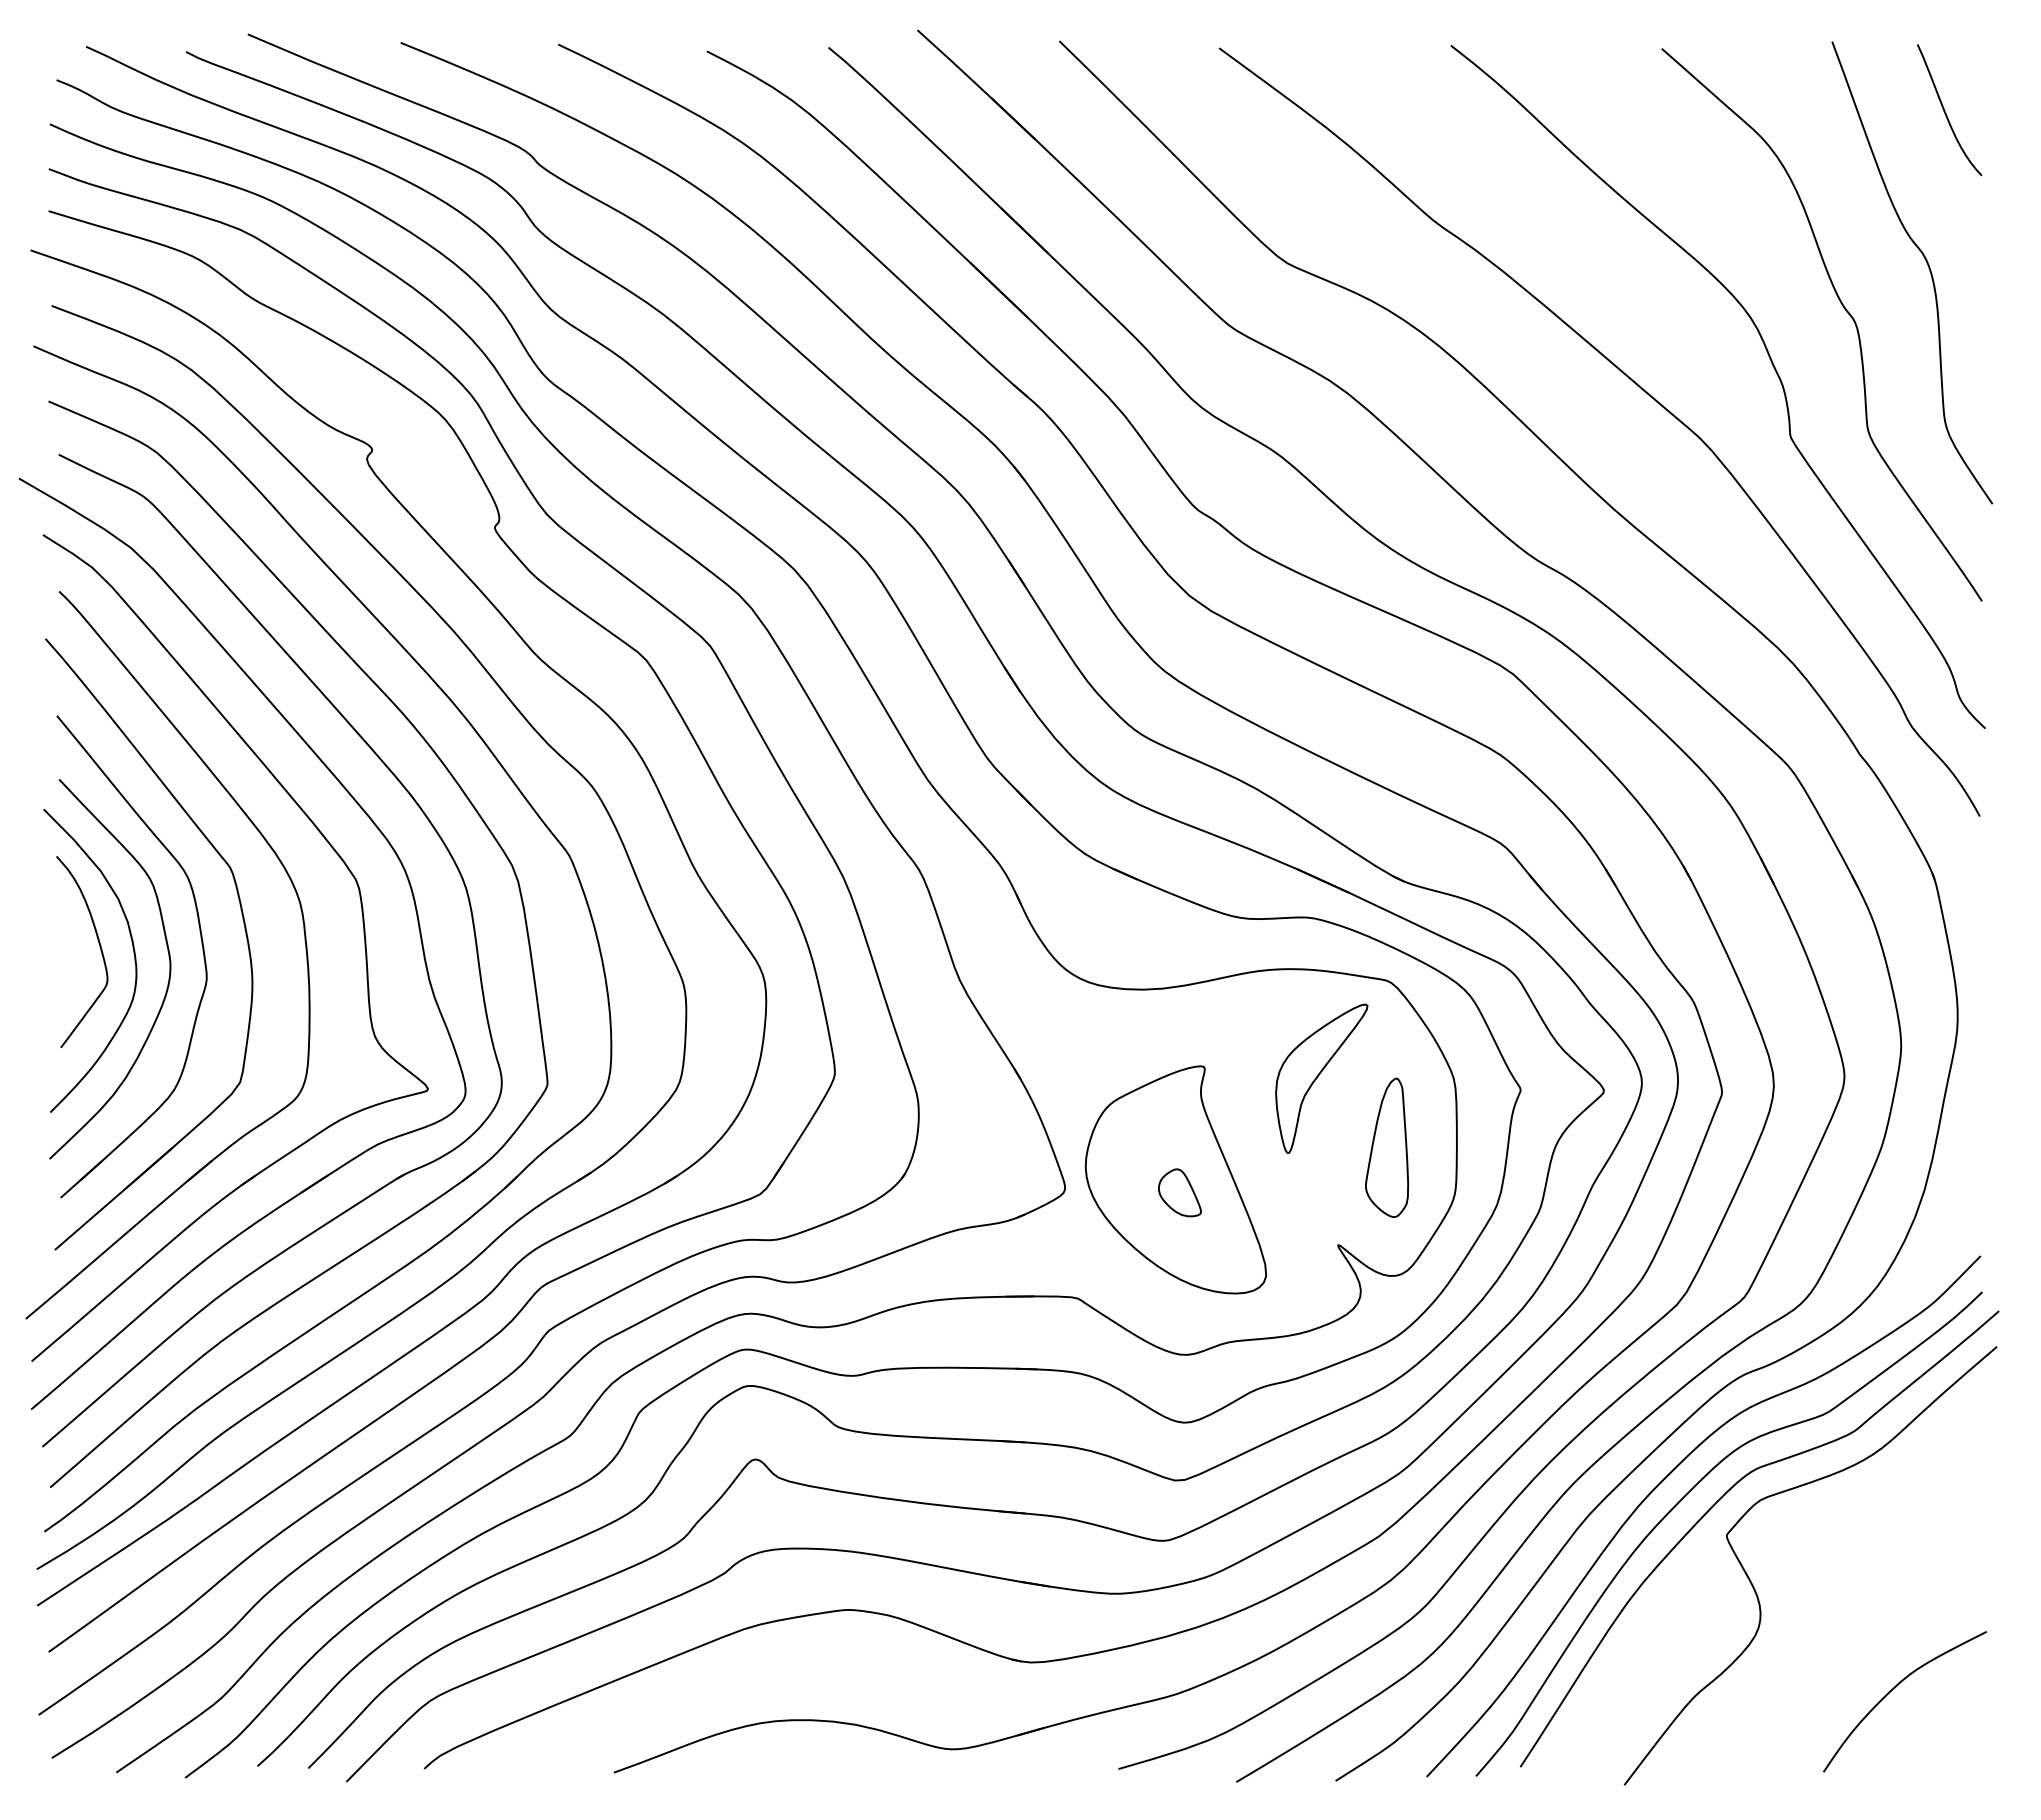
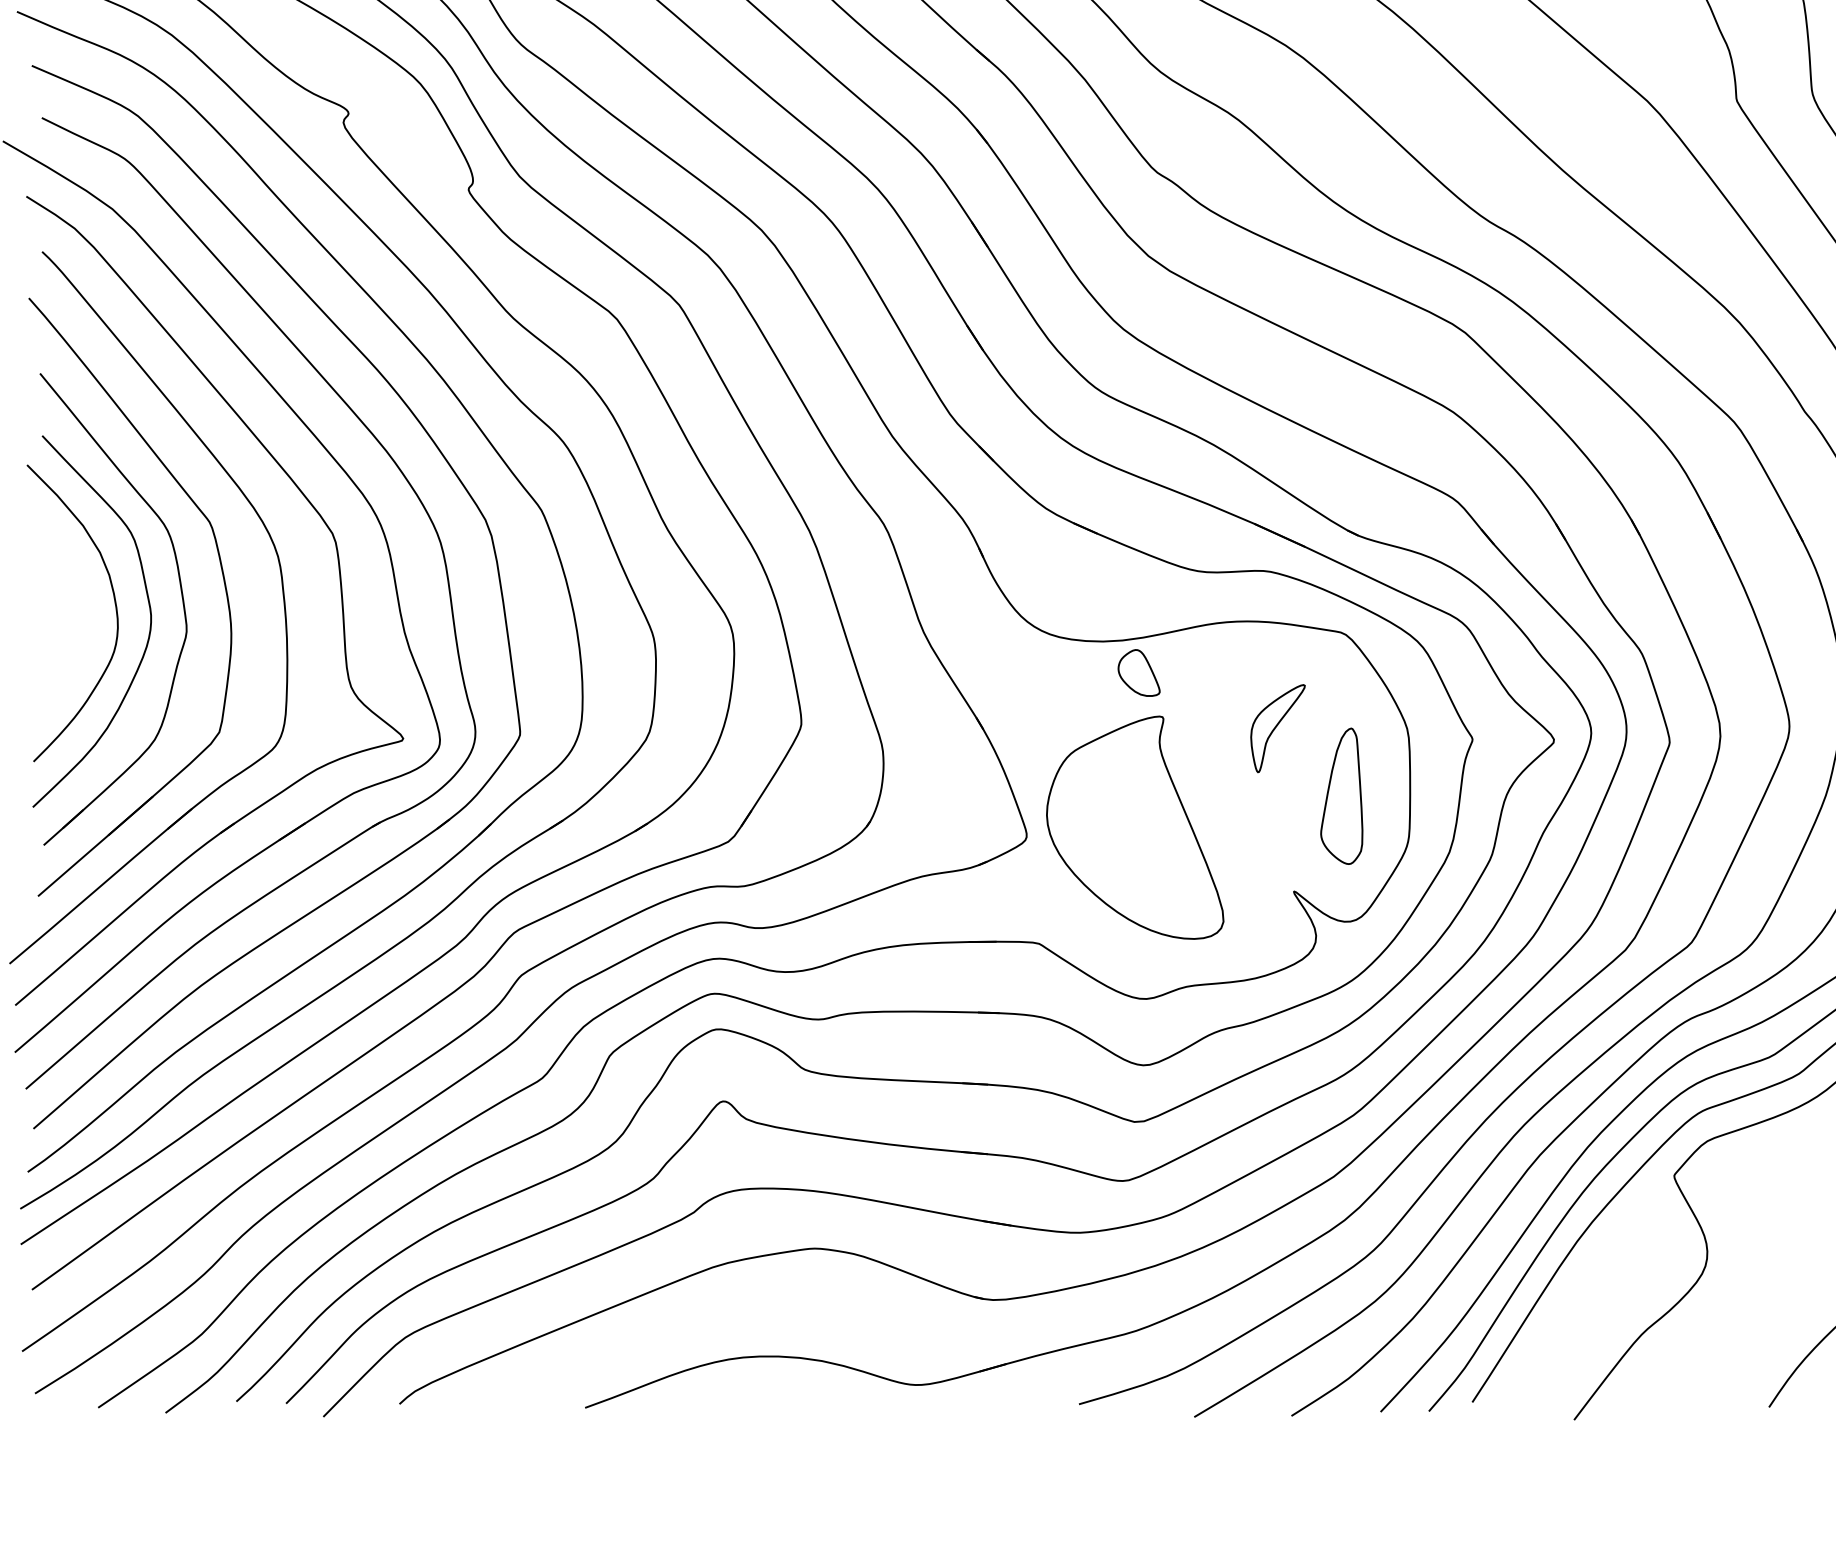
curve: (99, 947) -> (81, 600), removed
part: (1321, 1078) -> (1277, 728), size x0.6
part: (1179, 1192) -> (1138, 672), moved

